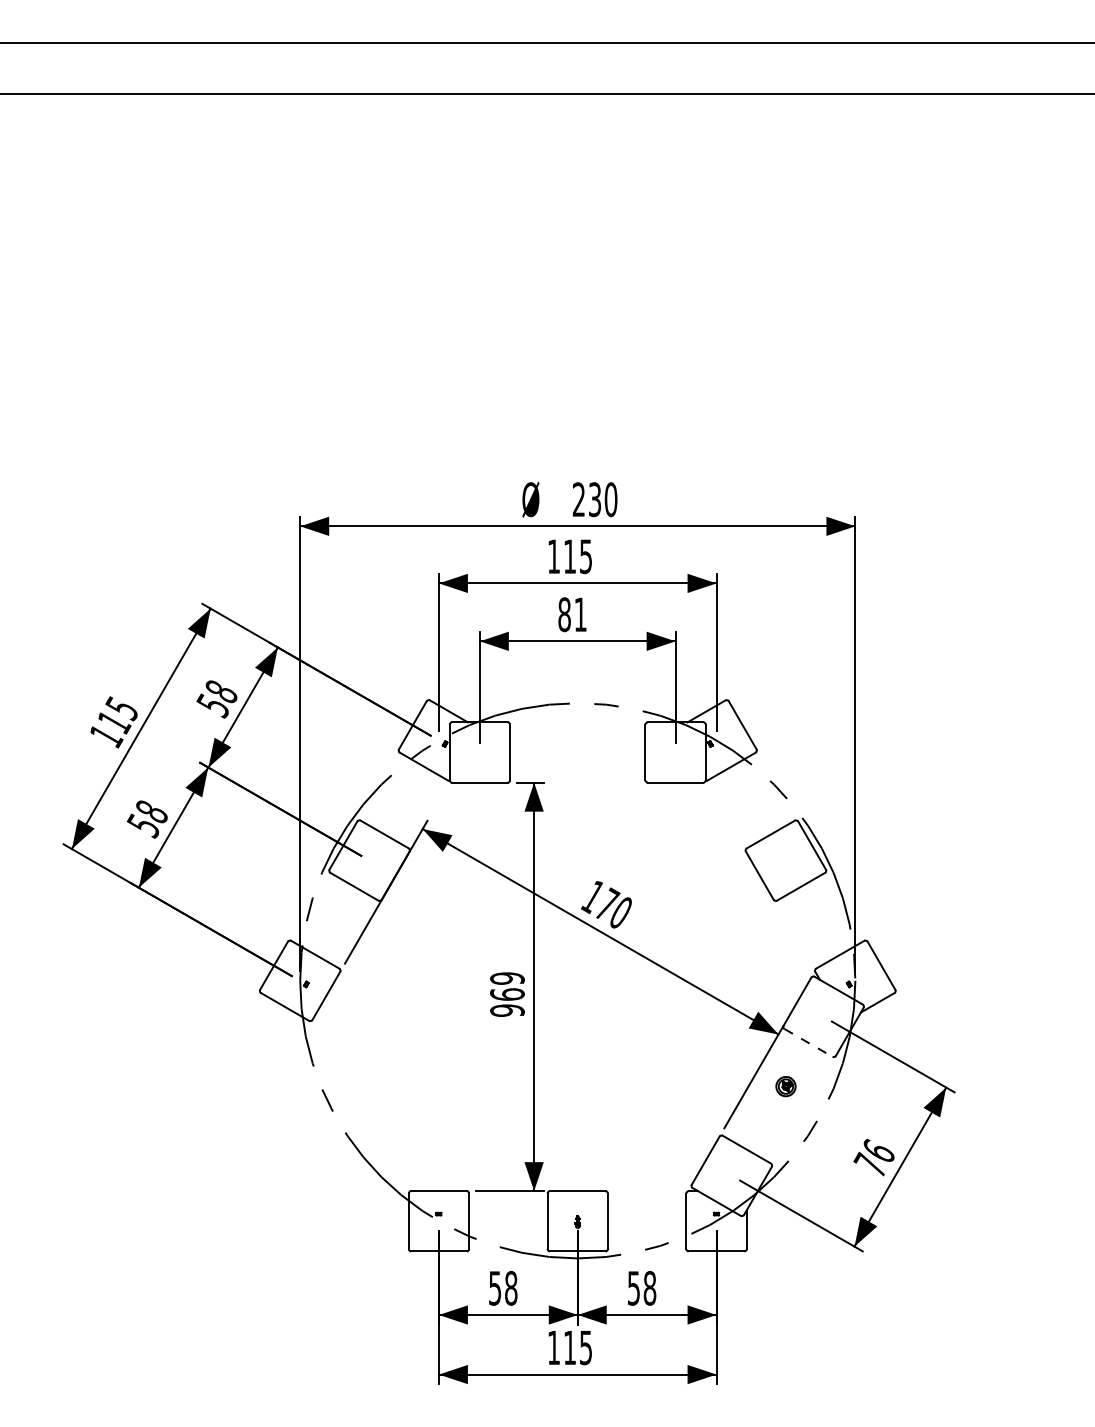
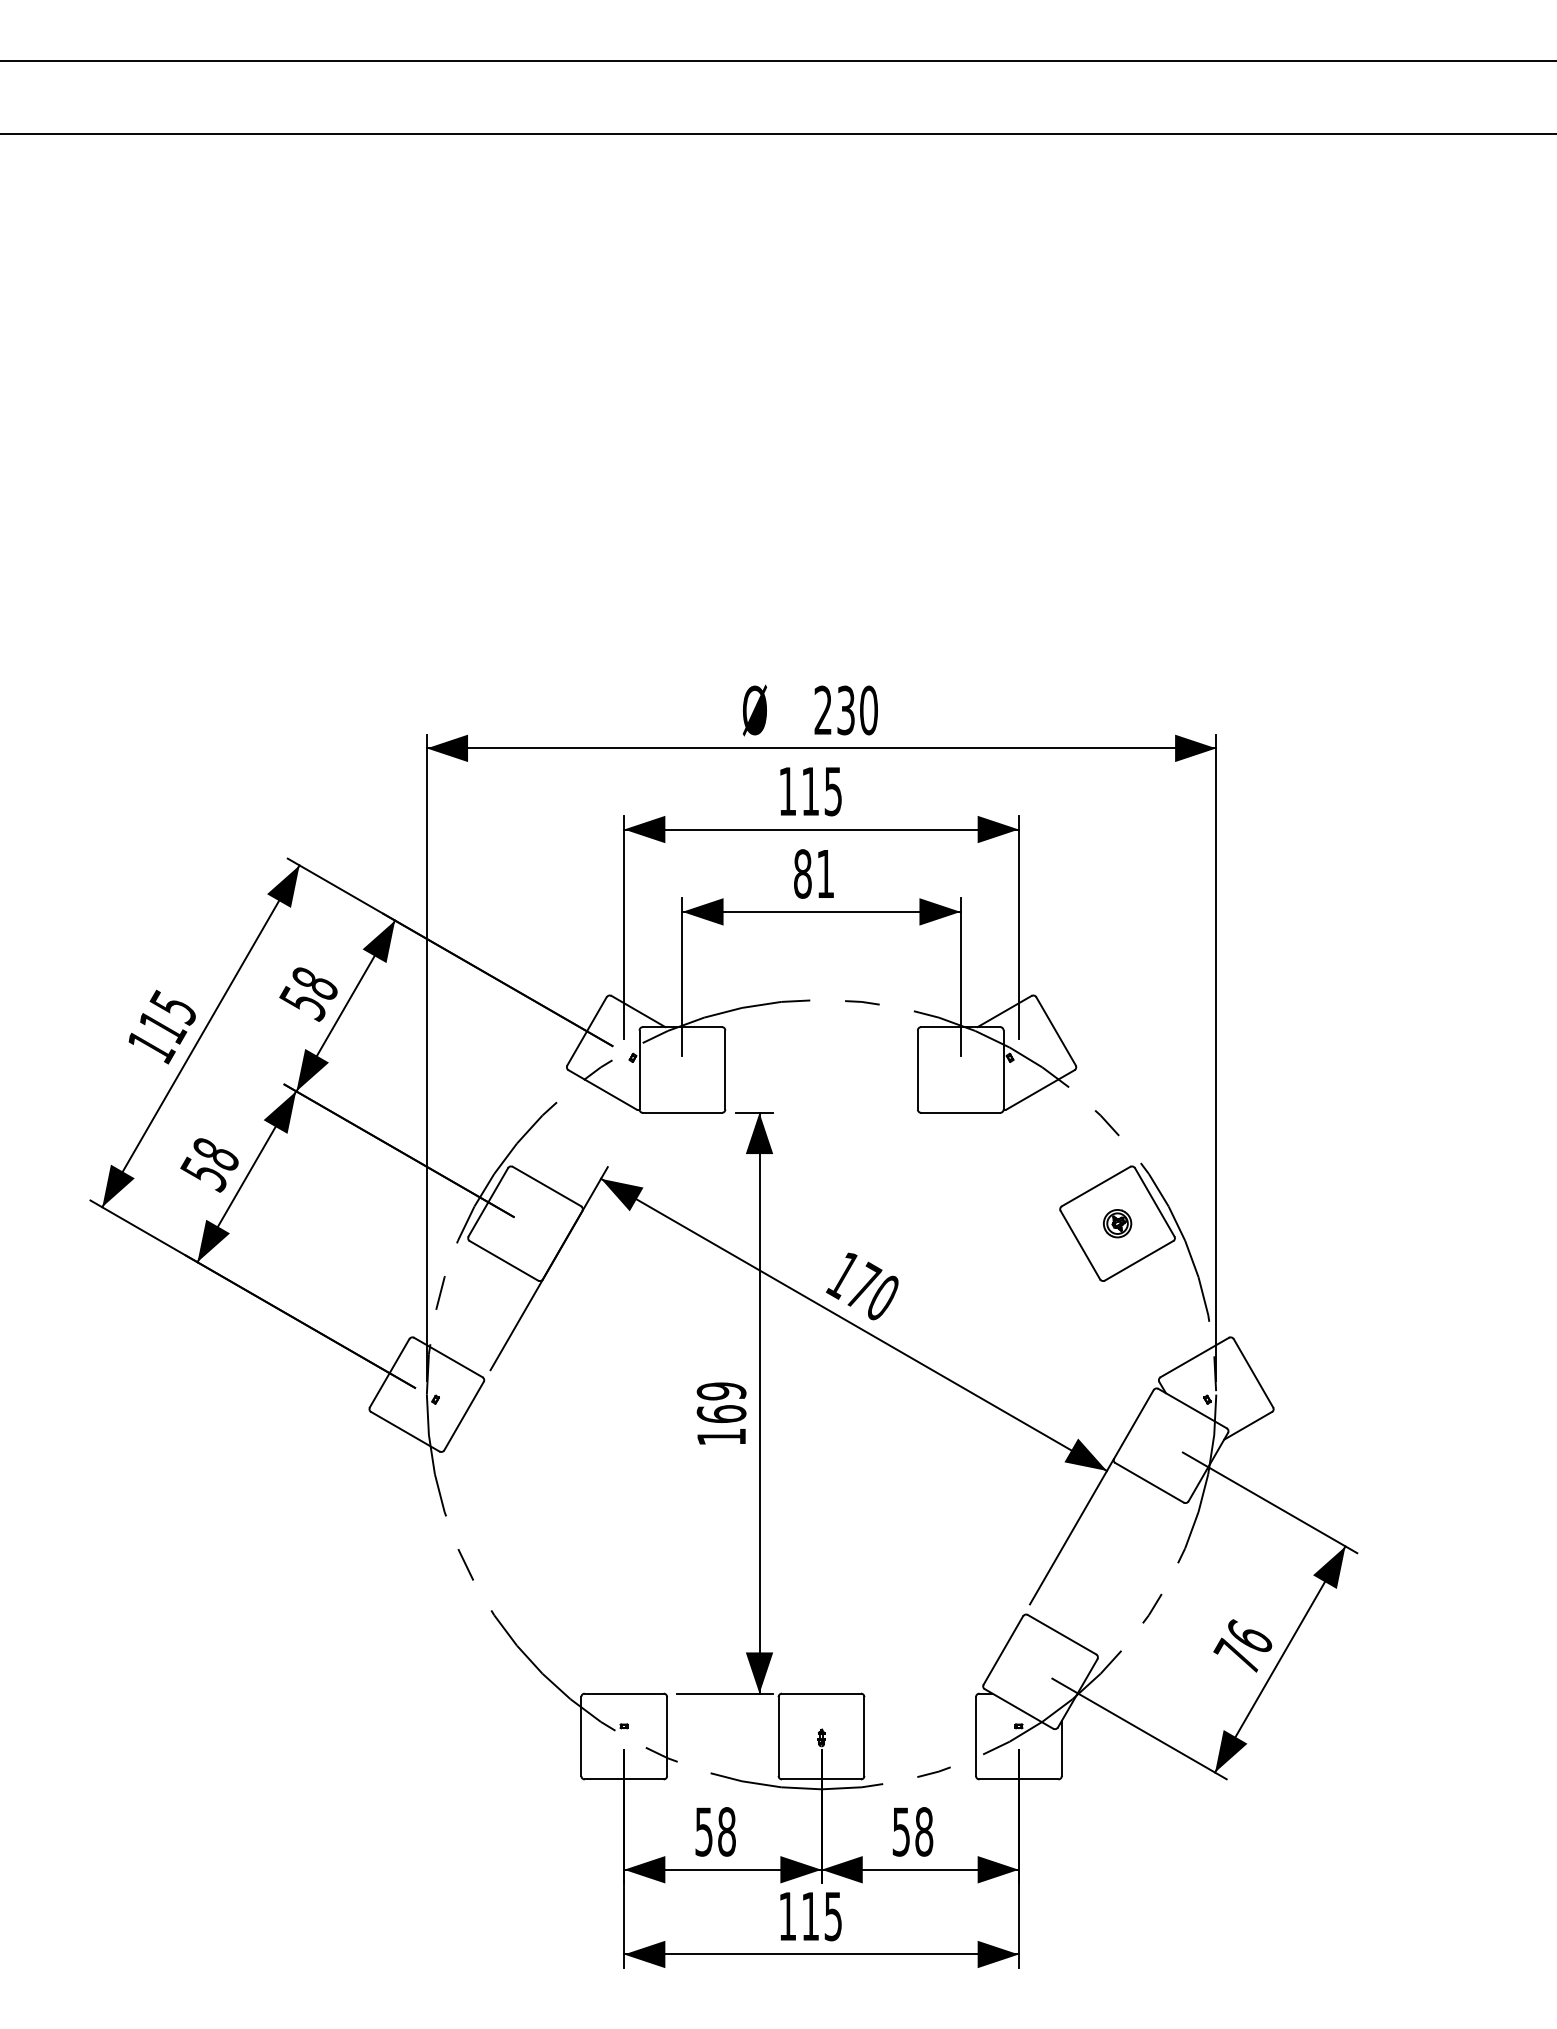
text: (507, 1010) -> (721, 1436), 969 -> 169
line: (808, 1042) -> (1149, 1482), dashed -> solid
part: (785, 1086) -> (1116, 1223), moved

